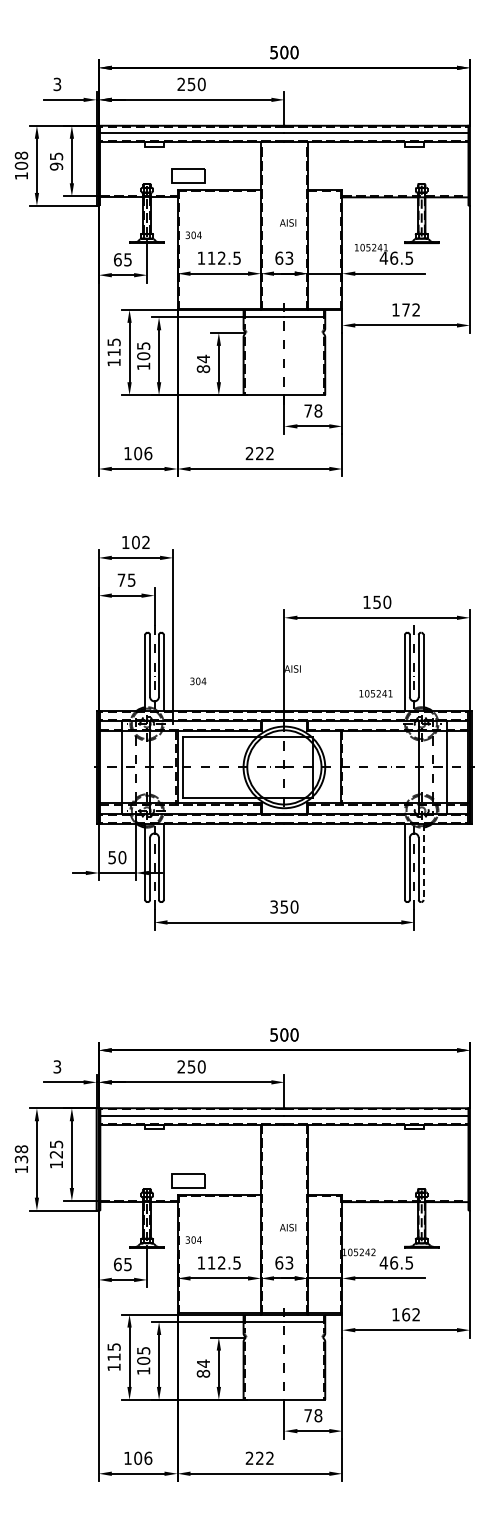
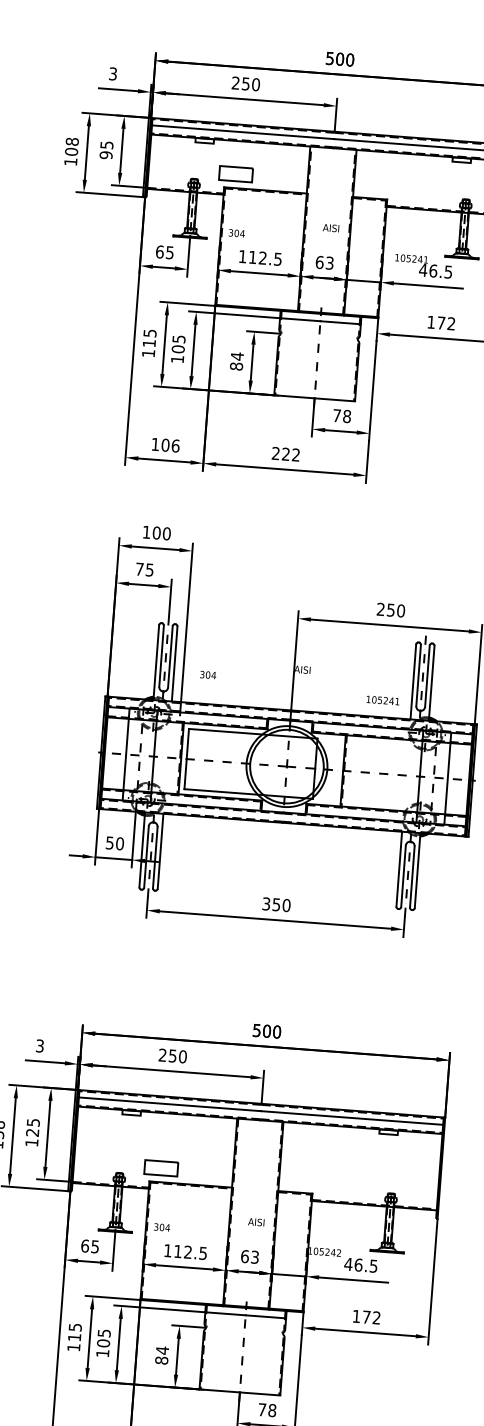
text: (146, 542) -> (167, 533), 102 -> 100
text: (366, 601) -> (380, 608), 150 -> 250
line: (423, 862) -> (417, 871), dashed -> solid
text: (406, 1314) -> (367, 1316), 162 -> 172

